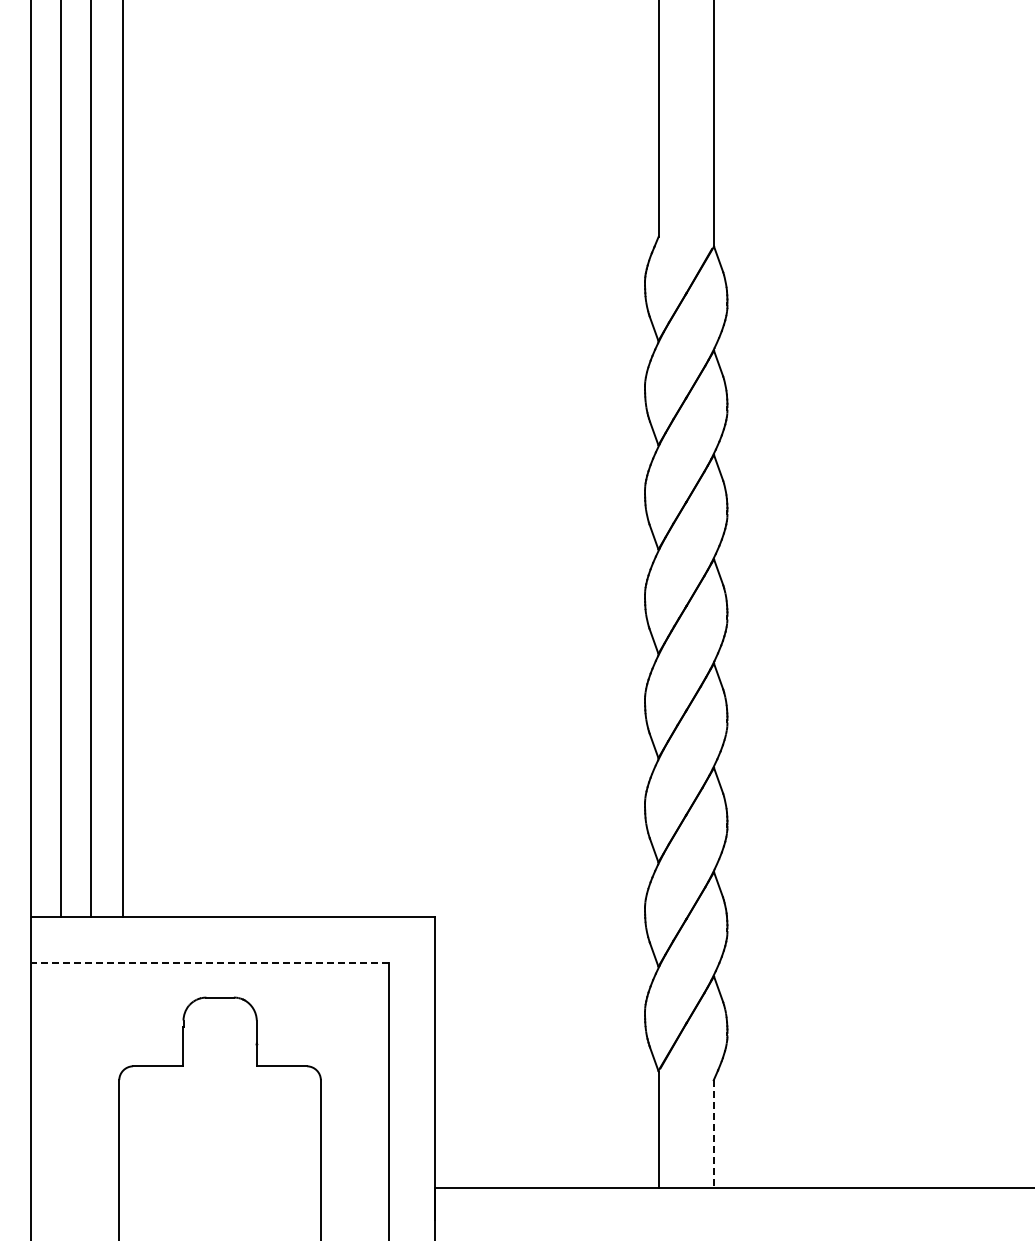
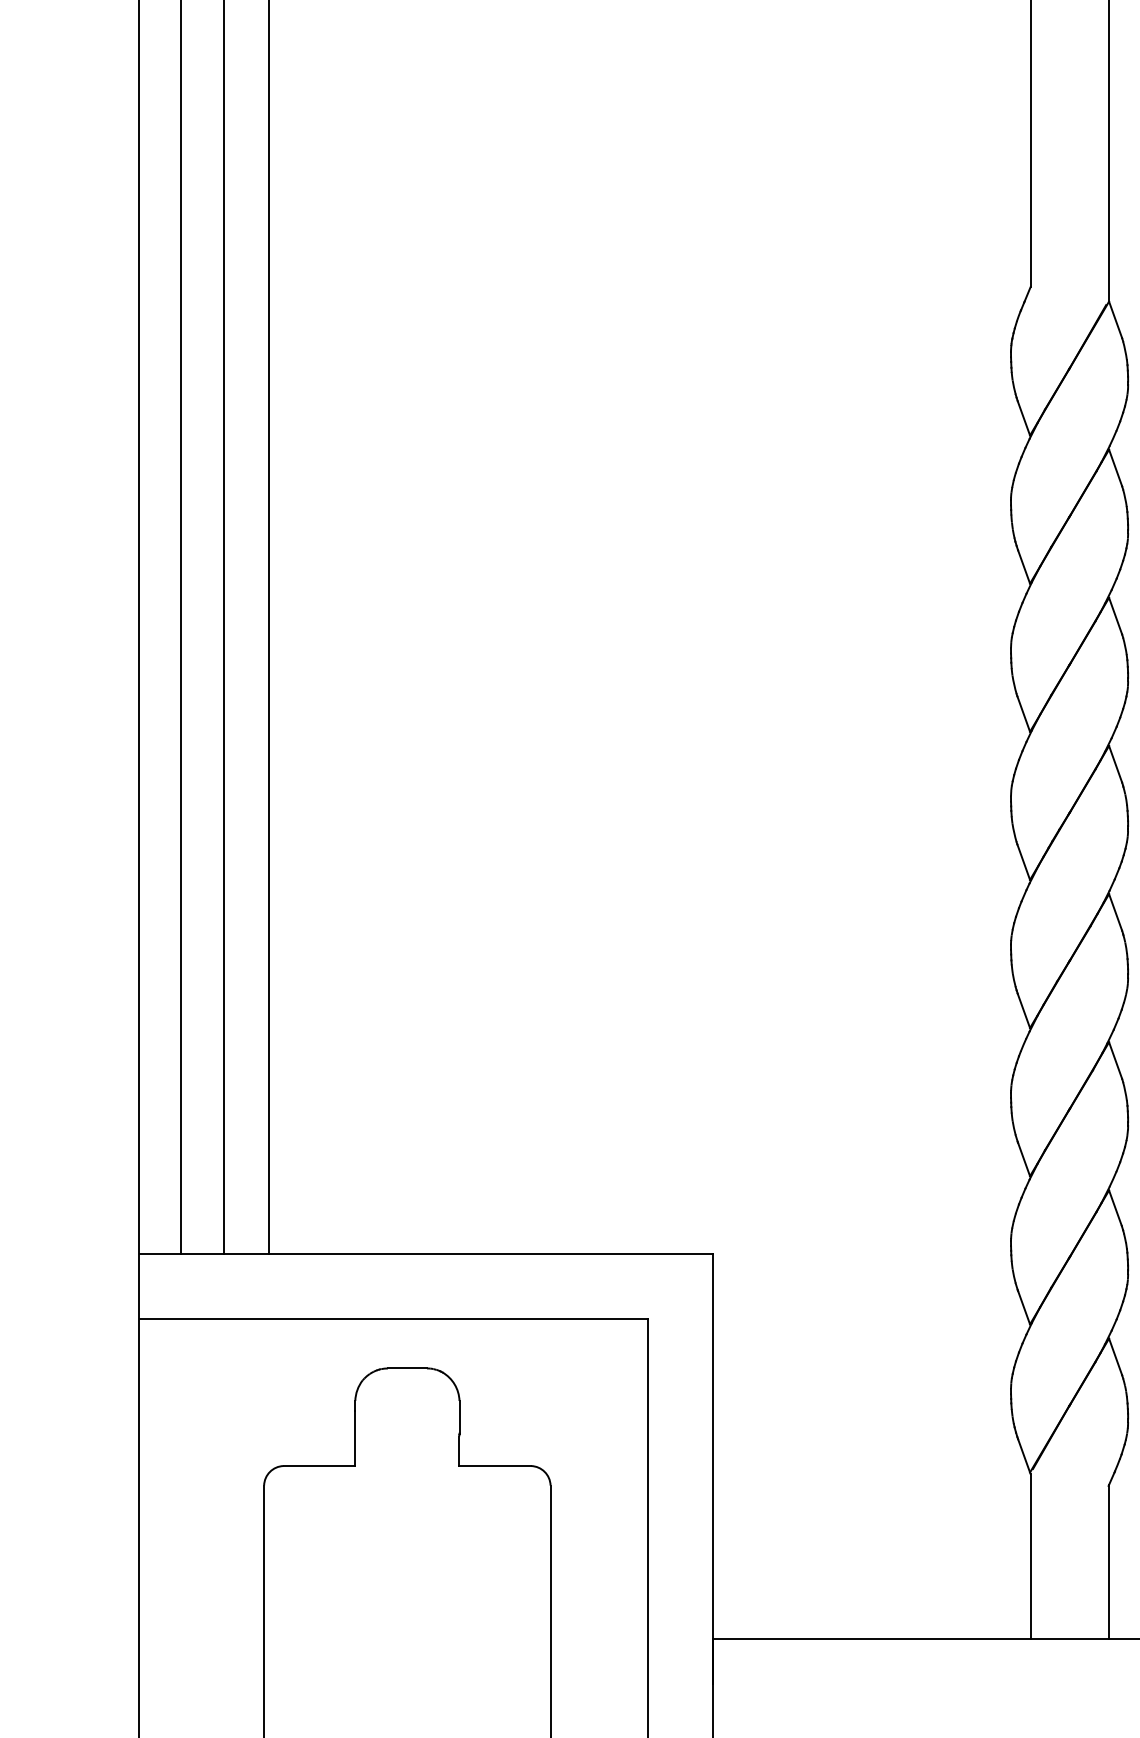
line: (210, 962) -> (393, 1318), dashed -> solid
line: (713, 1133) -> (1108, 1561), dashed -> solid

